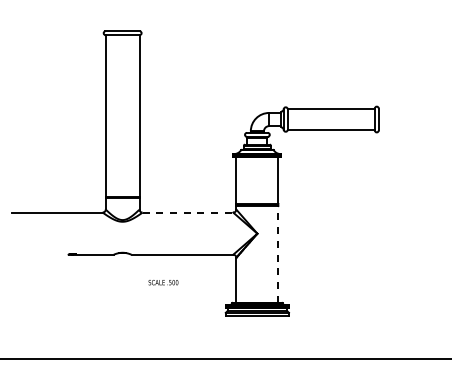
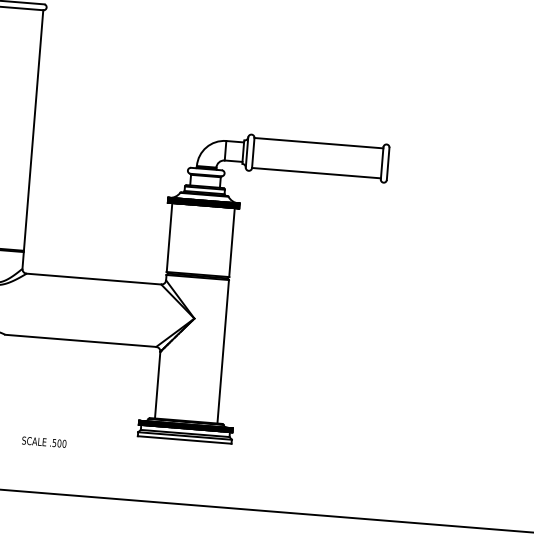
line: (188, 212) -> (94, 278), dashed -> solid
line: (278, 253) -> (223, 350), dashed -> solid
text: (163, 282) -> (44, 442), moved

